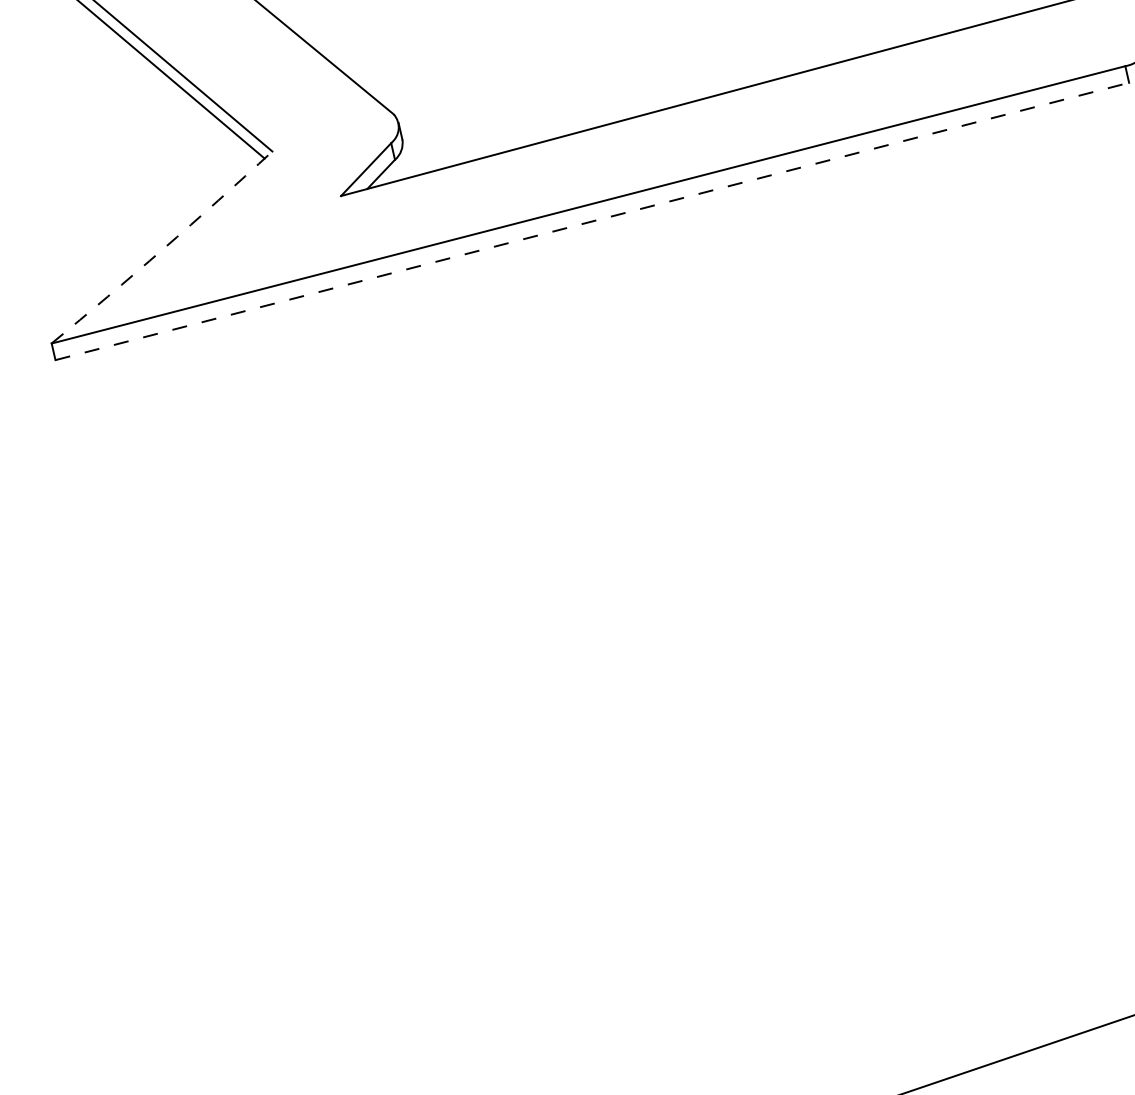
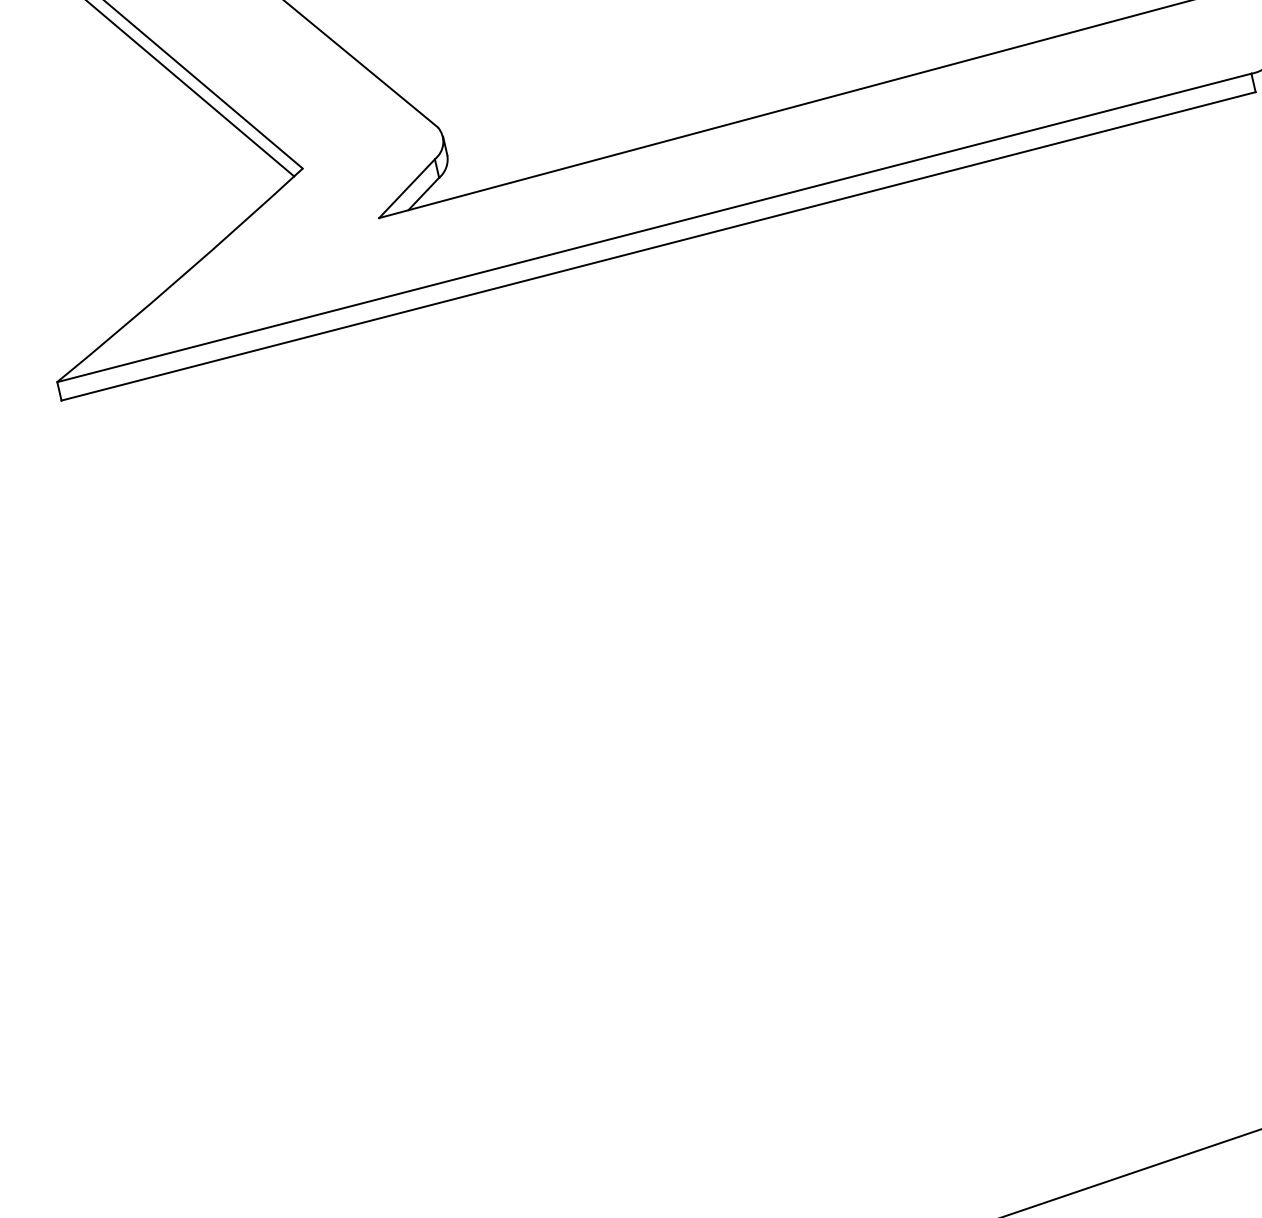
line: (592, 221) -> (658, 246), dashed -> solid
arc: (163, 248) -> (181, 276), dashed -> solid

